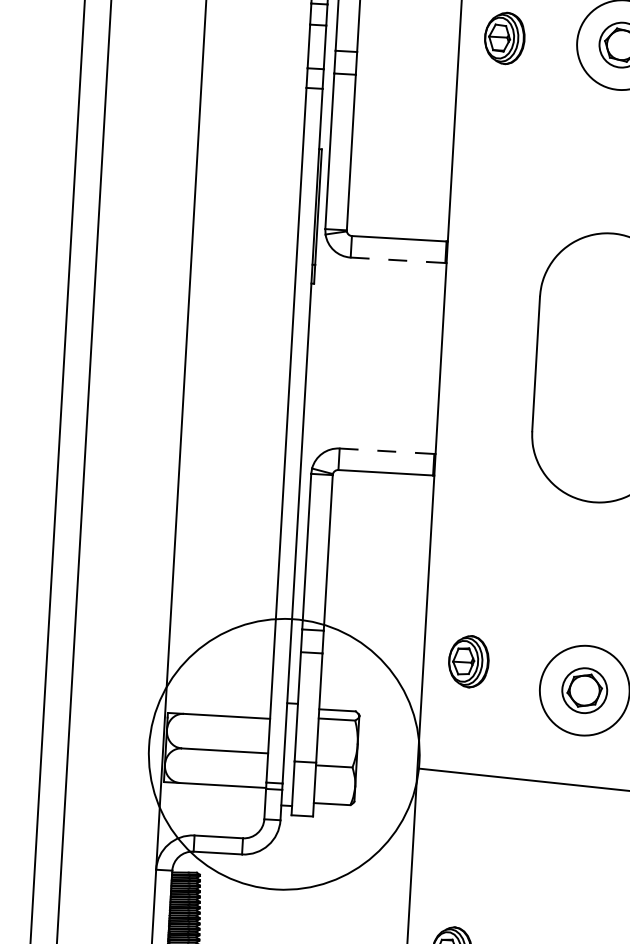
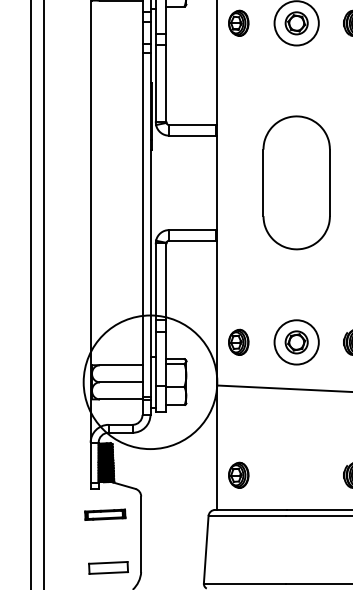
line: (400, 260) -> (193, 135), dashed -> solid
line: (388, 452) -> (193, 230), dashed -> solid
part: (468, 659) -> (238, 341), moved

